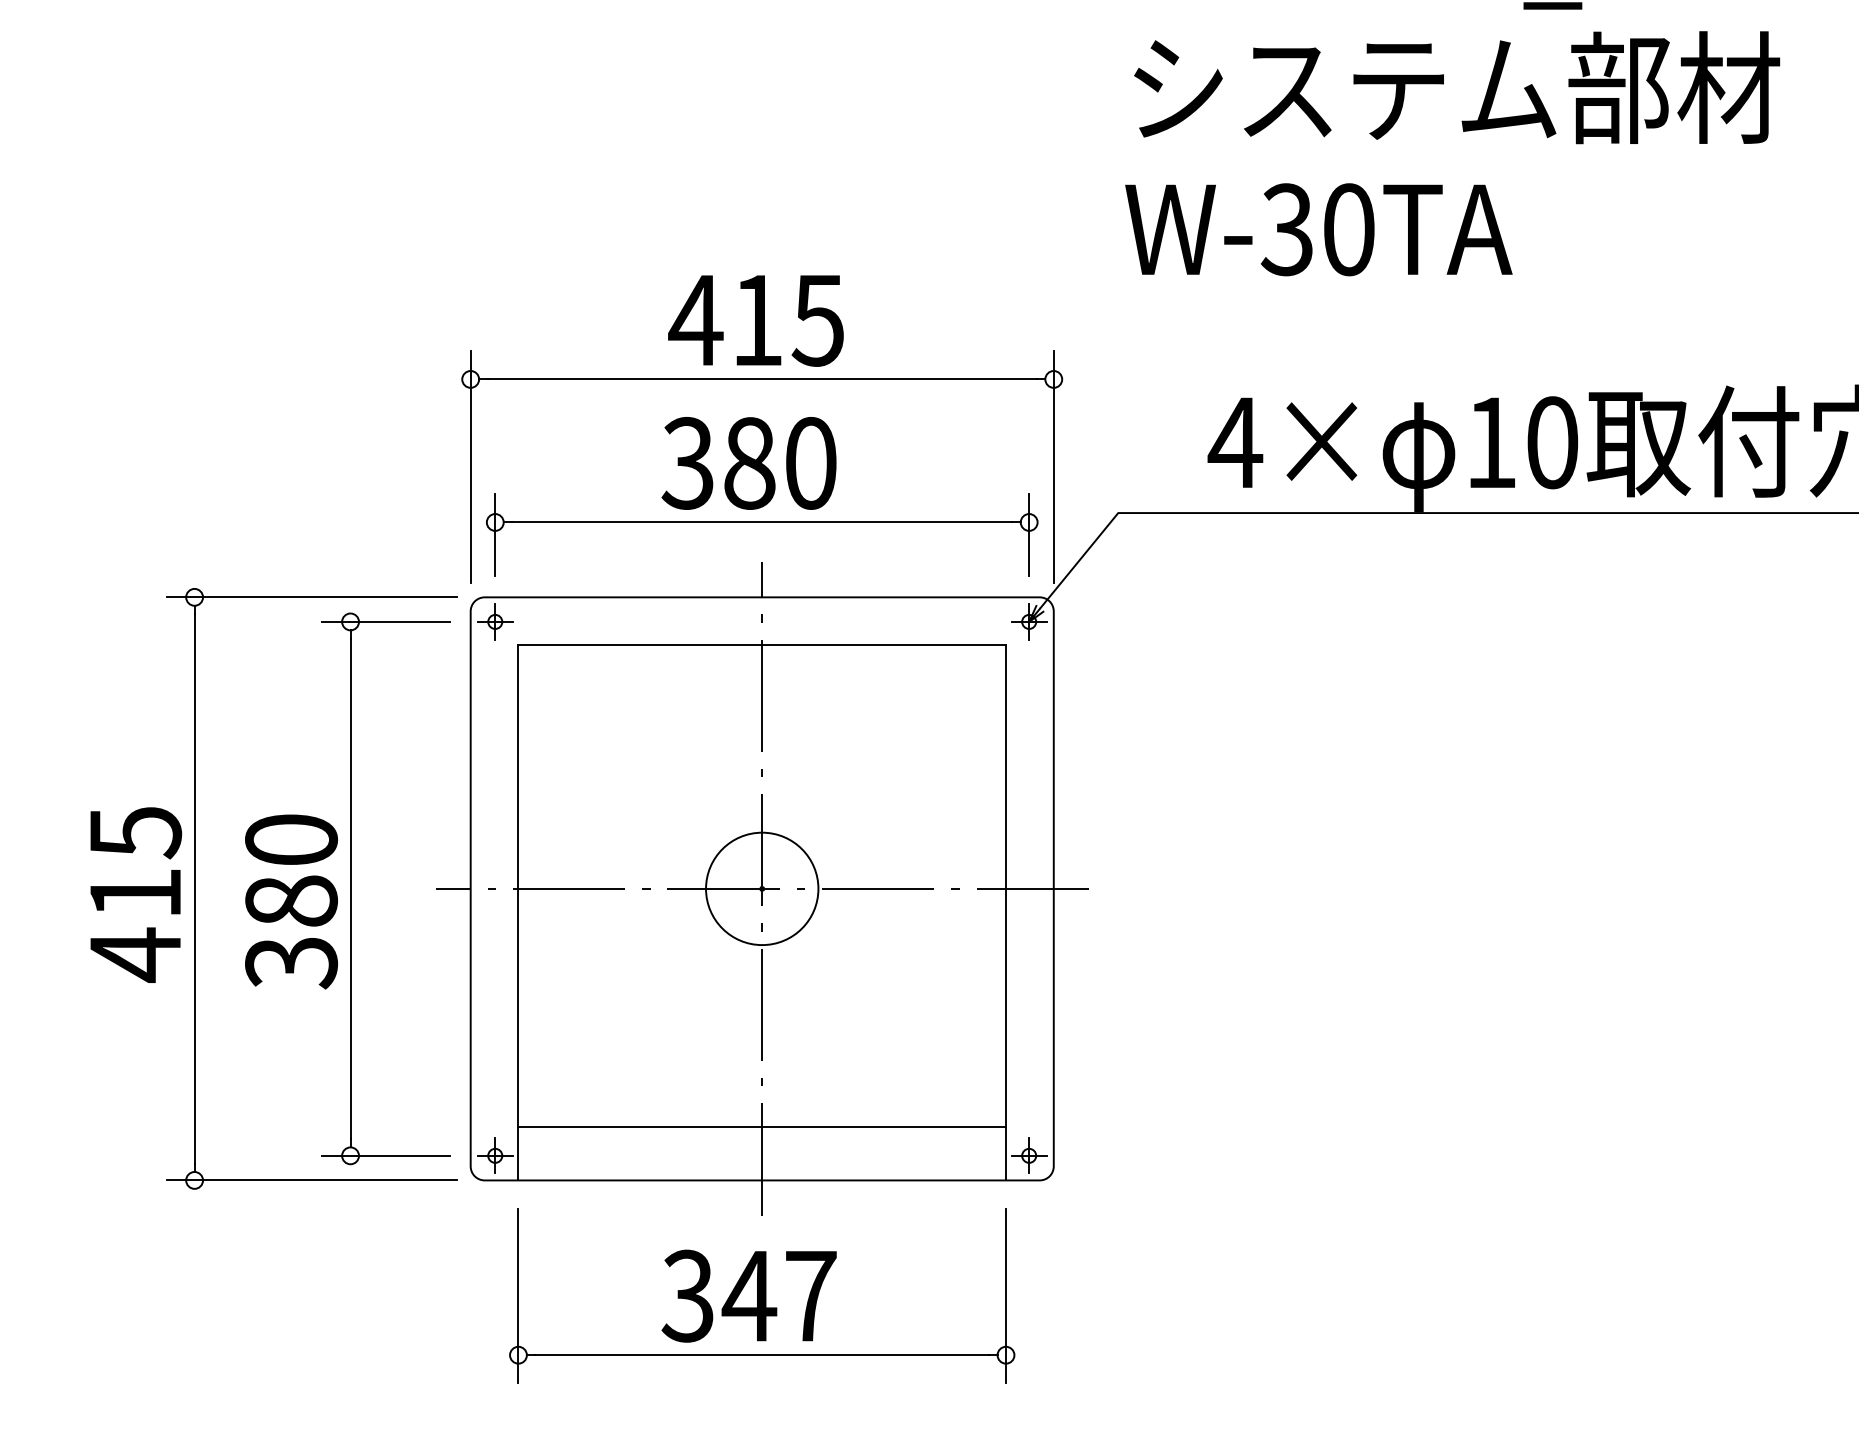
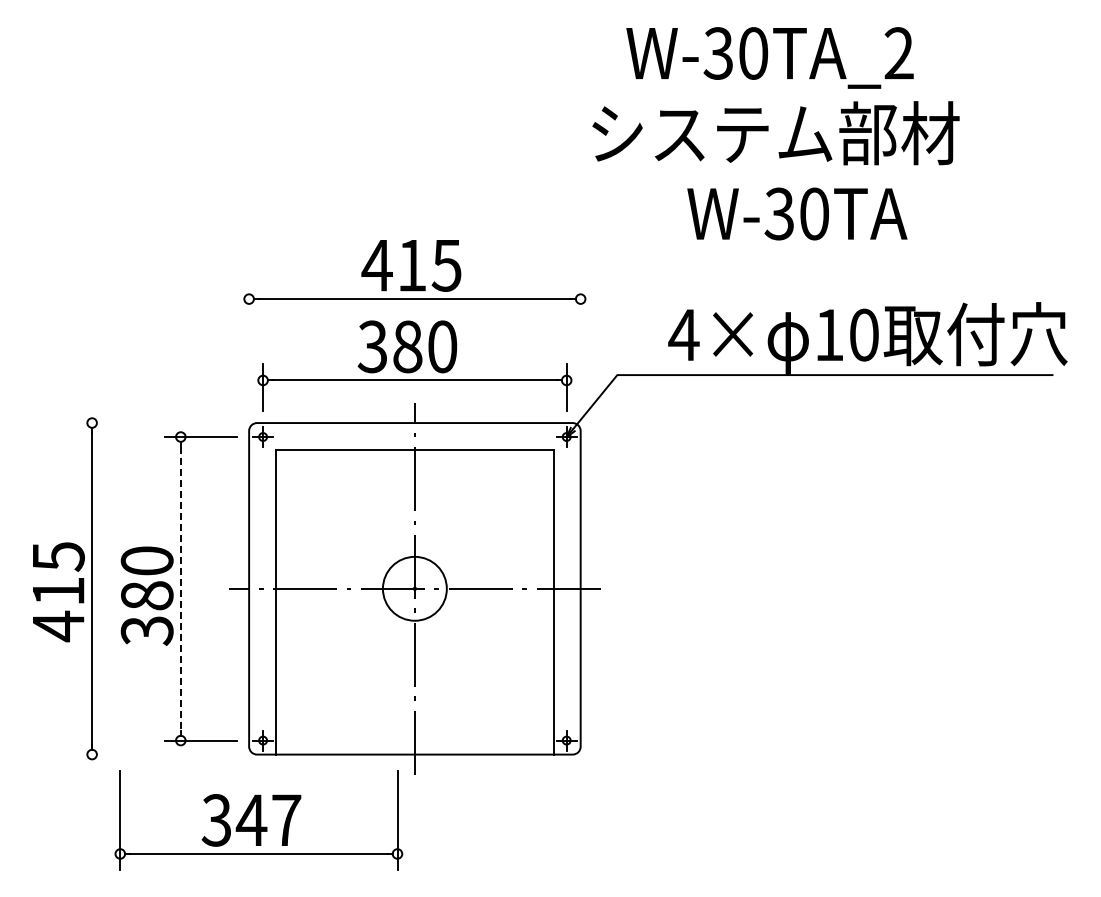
text: (1456, 88) -> (775, 133), moved
text: (1319, 228) -> (797, 213), moved
line: (471, 468) -> (249, 349), removed
line: (1053, 468) -> (580, 349), removed
line: (311, 598) -> (158, 423), removed
line: (349, 890) -> (180, 589), solid -> dashed
line: (761, 1127) -> (414, 724), removed
line: (311, 1180) -> (158, 754), removed
part: (761, 1296) -> (258, 820), moved

